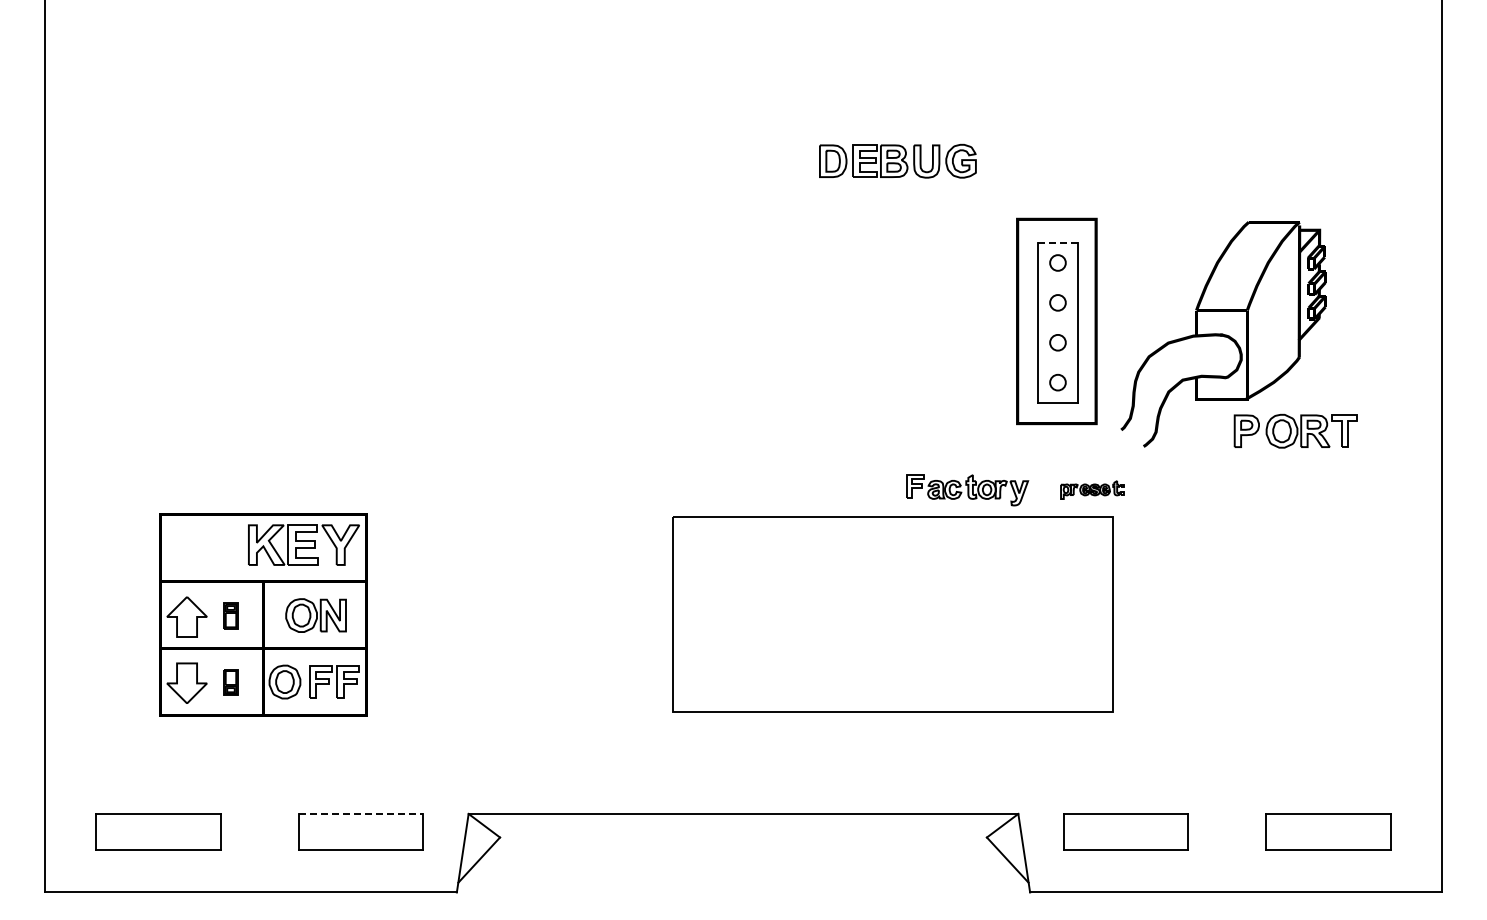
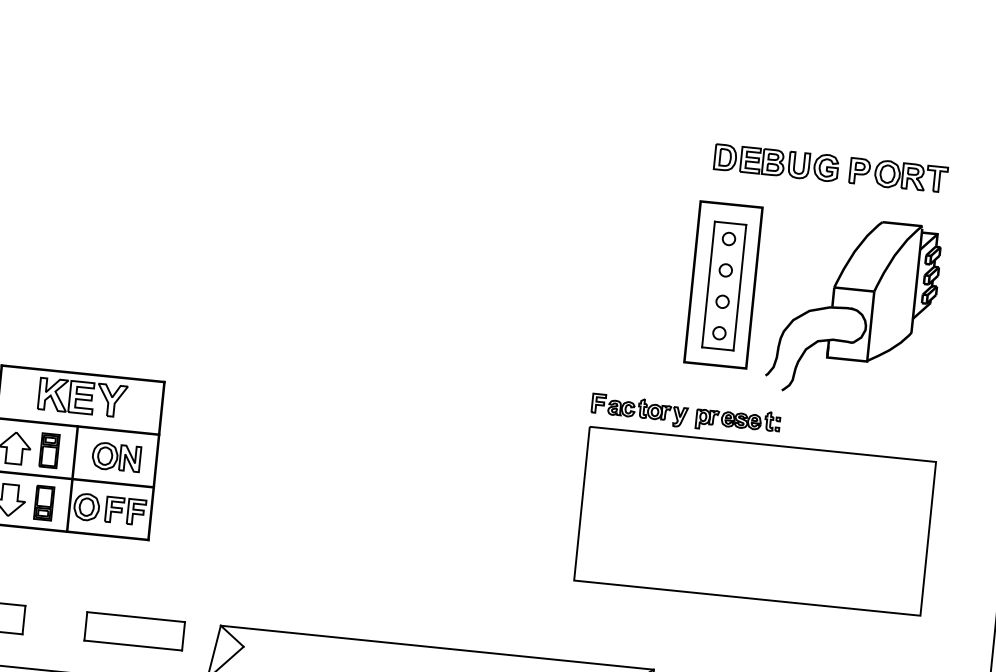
part: (897, 160) -> (776, 162), moved
line: (1057, 243) -> (730, 223), dashed -> solid
part: (1295, 430) -> (898, 174), moved
part: (1092, 489) -> (738, 420), size x1.67
part: (303, 544) -> (82, 397), moved
part: (892, 614) -> (754, 521), moved
part: (230, 615) -> (49, 450), size x1.67
part: (230, 682) -> (43, 503), size x1.67
line: (361, 813) -> (136, 616), dashed -> solid

